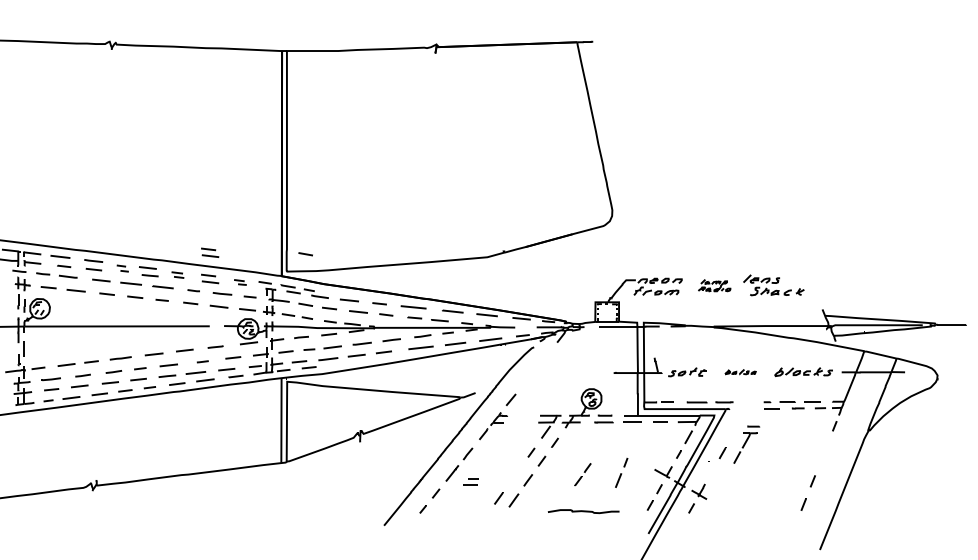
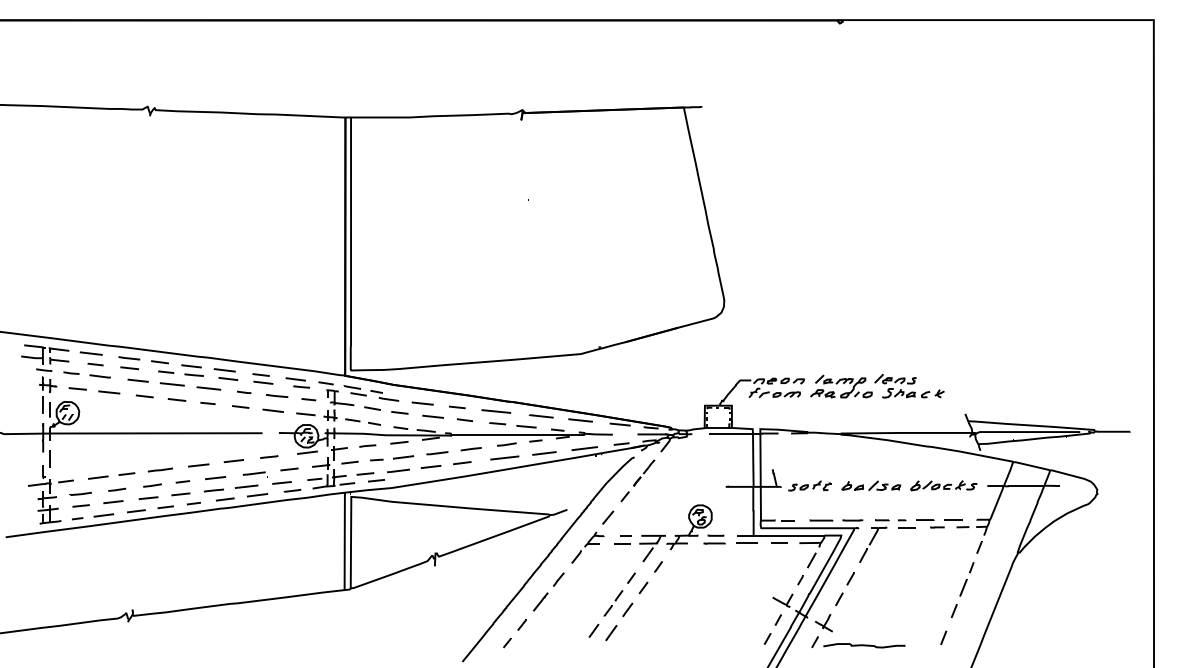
part: (209, 252) -> (262, 348), removed
line: (305, 254) -> (372, 350), removed
part: (122, 268) -> (162, 366), size x1.67
part: (177, 275) -> (225, 374), size x1.67
part: (240, 282) -> (297, 382), size x1.67
part: (714, 285) -> (841, 386), size x1.67
part: (202, 362) -> (254, 474), size x1.67
part: (536, 367) -> (637, 480), added
part: (740, 371) -> (871, 485), size x1.67
part: (746, 444) -> (874, 540), moved
line: (712, 471) -> (839, 599), added
line: (621, 473) -> (966, 579), moved
line: (582, 476) -> (612, 605), moved
part: (470, 481) -> (622, 539), moved
curve: (583, 511) -> (864, 645), moved

